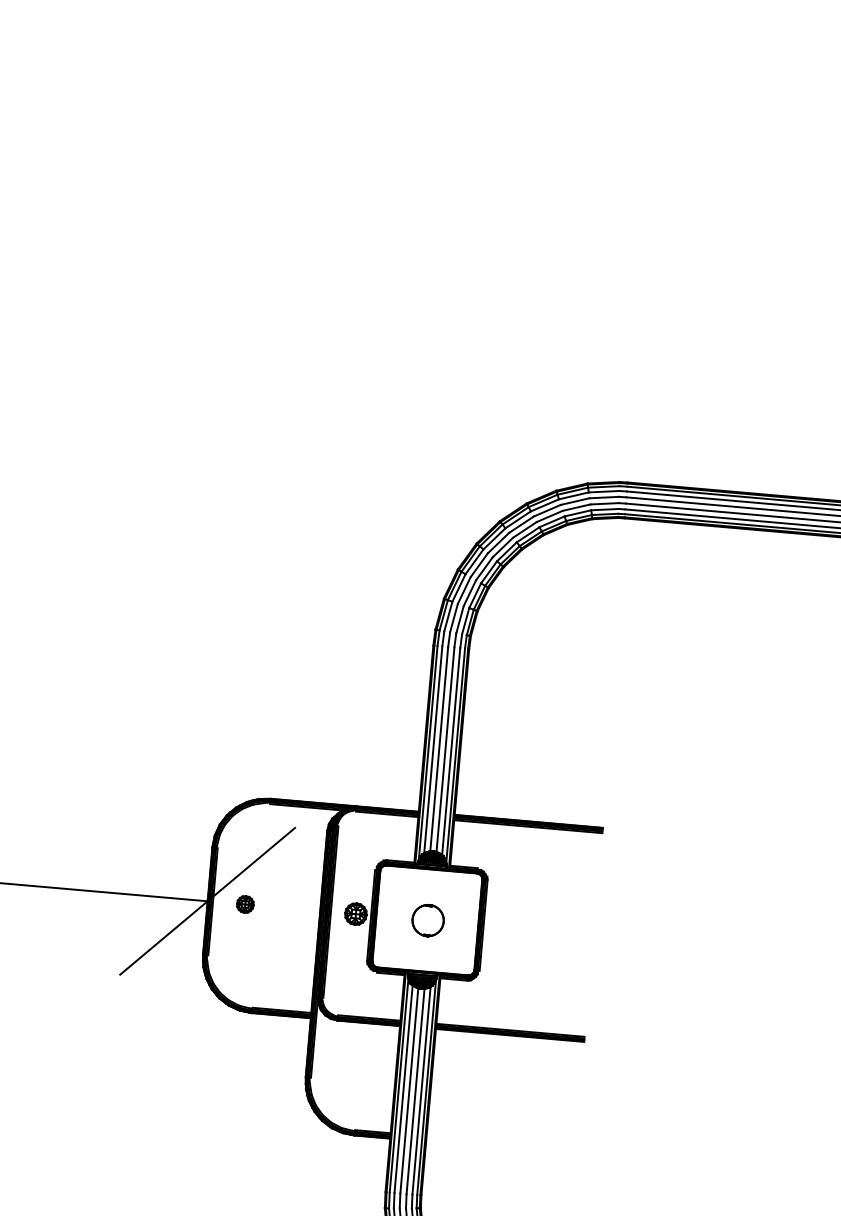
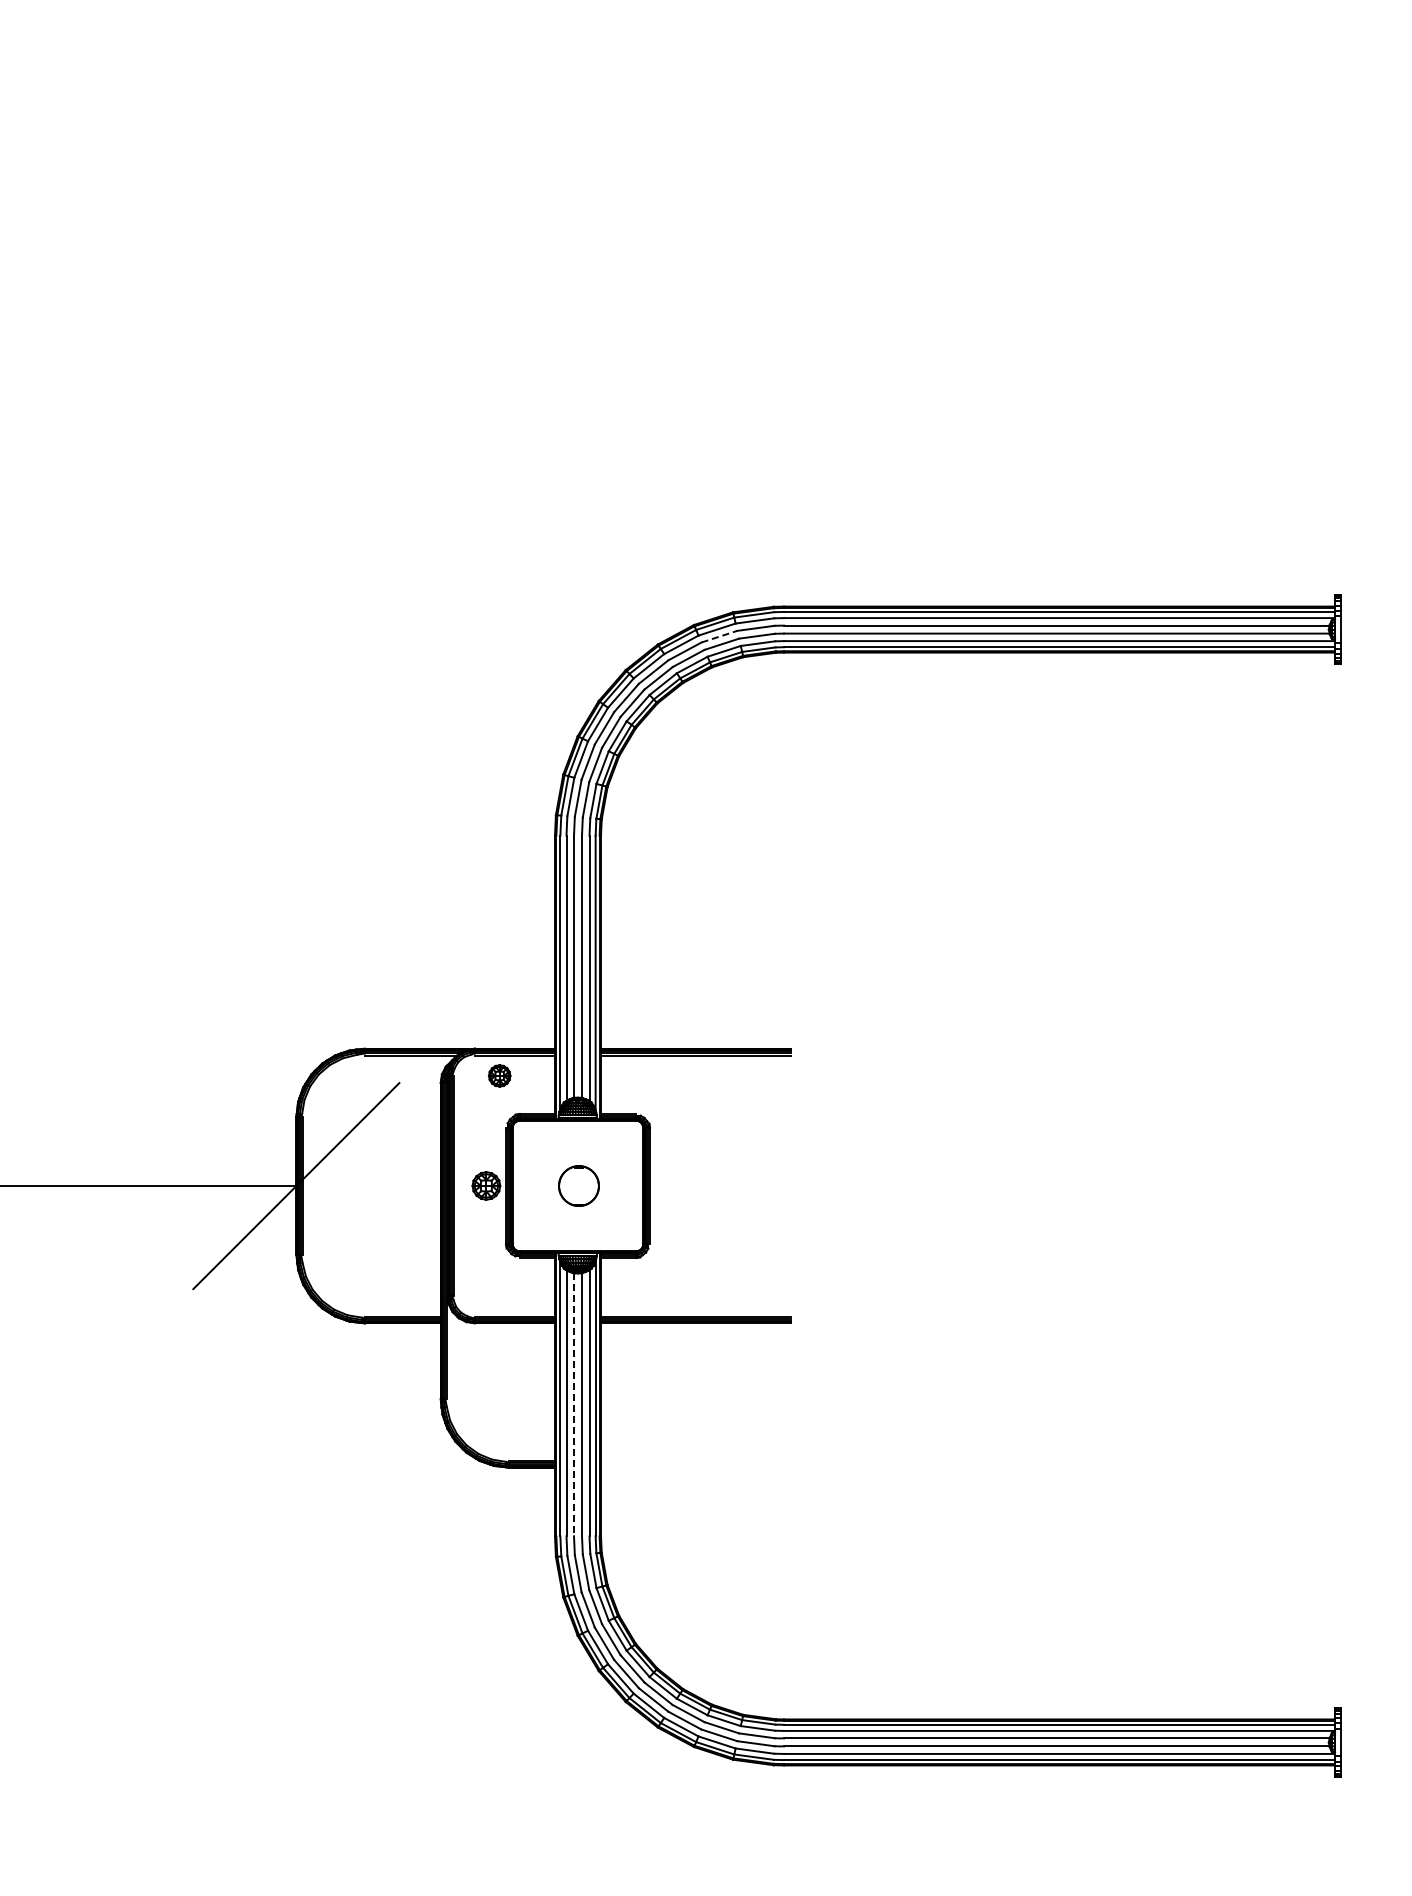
line: (575, 501) -> (719, 636), solid -> dashed
part: (245, 904) -> (499, 1075), moved
line: (409, 1090) -> (574, 1404), solid -> dashed

